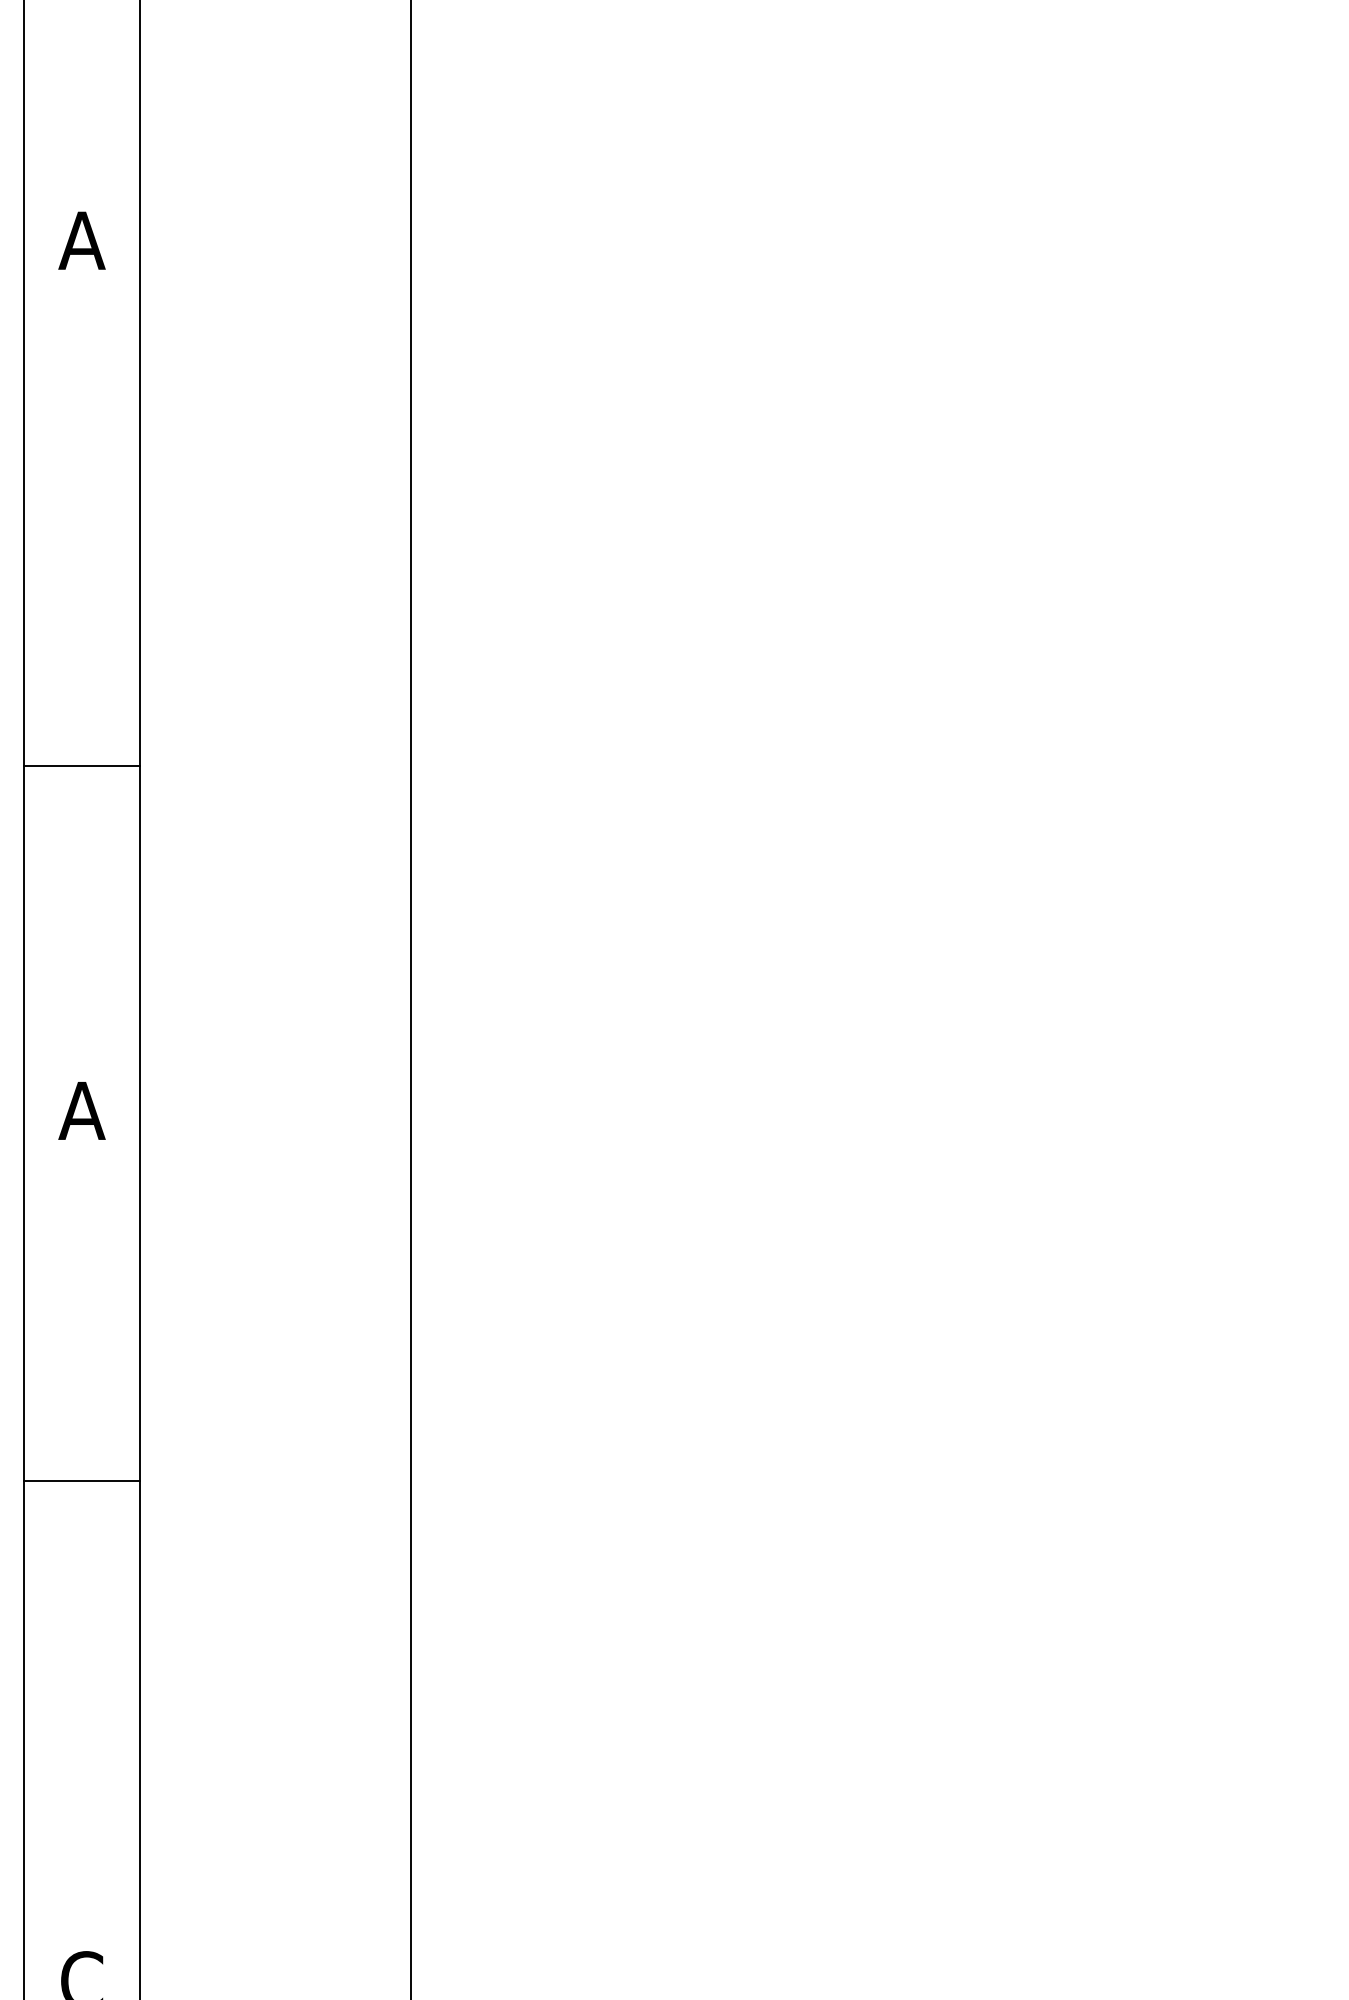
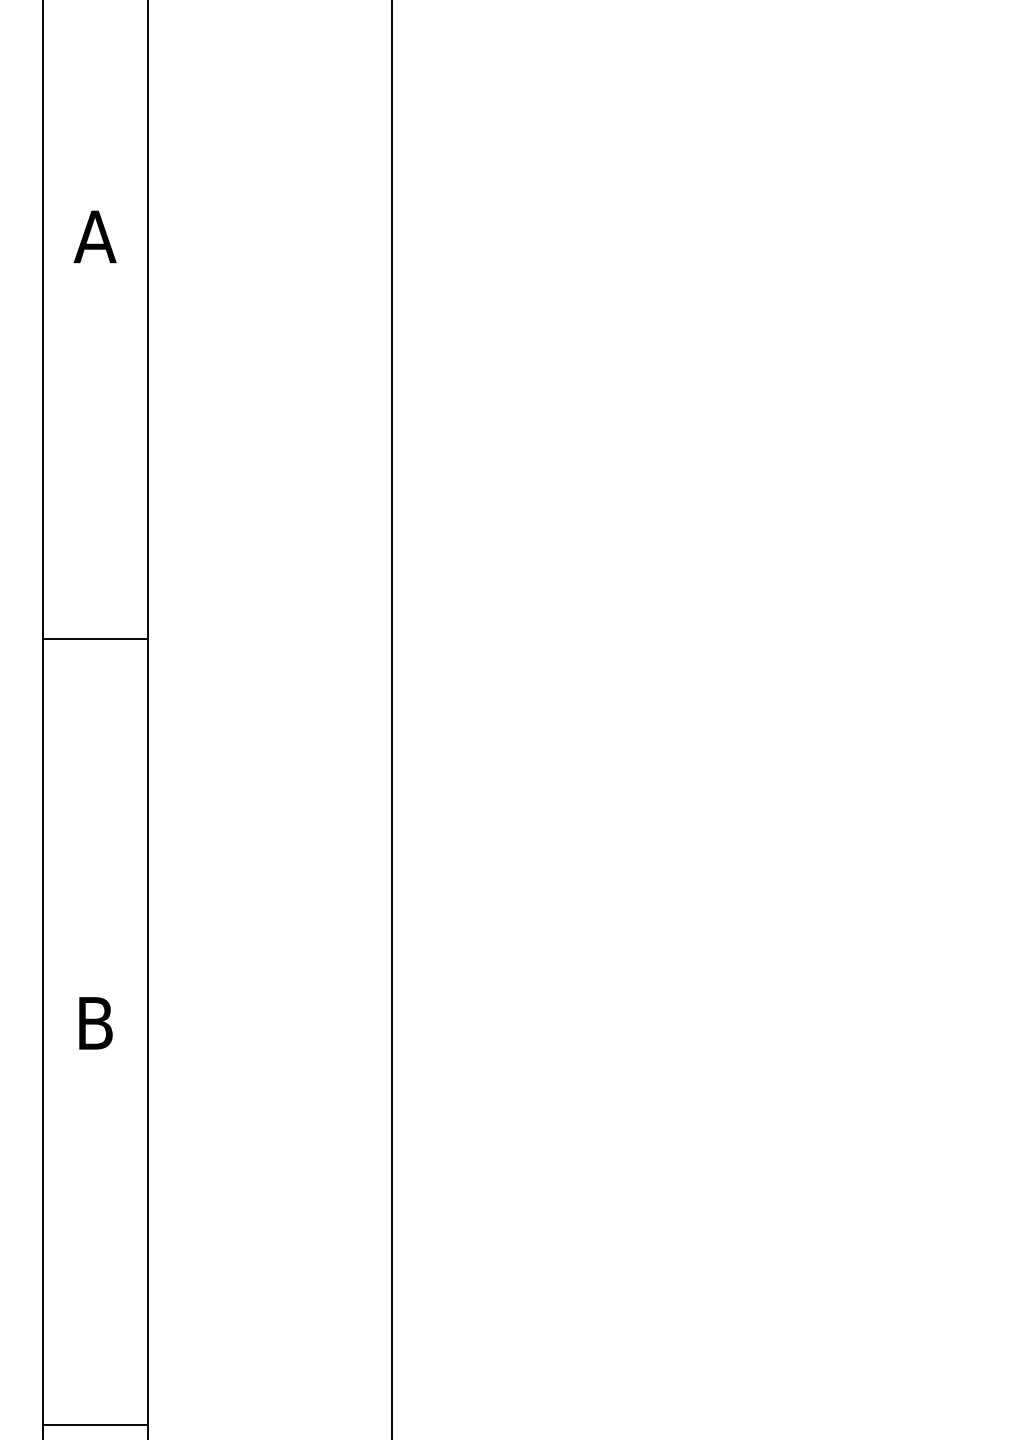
line: (82, 765) -> (95, 638), moved
text: (81, 1110) -> (94, 1023), A -> B
line: (82, 1480) -> (95, 1425), moved

